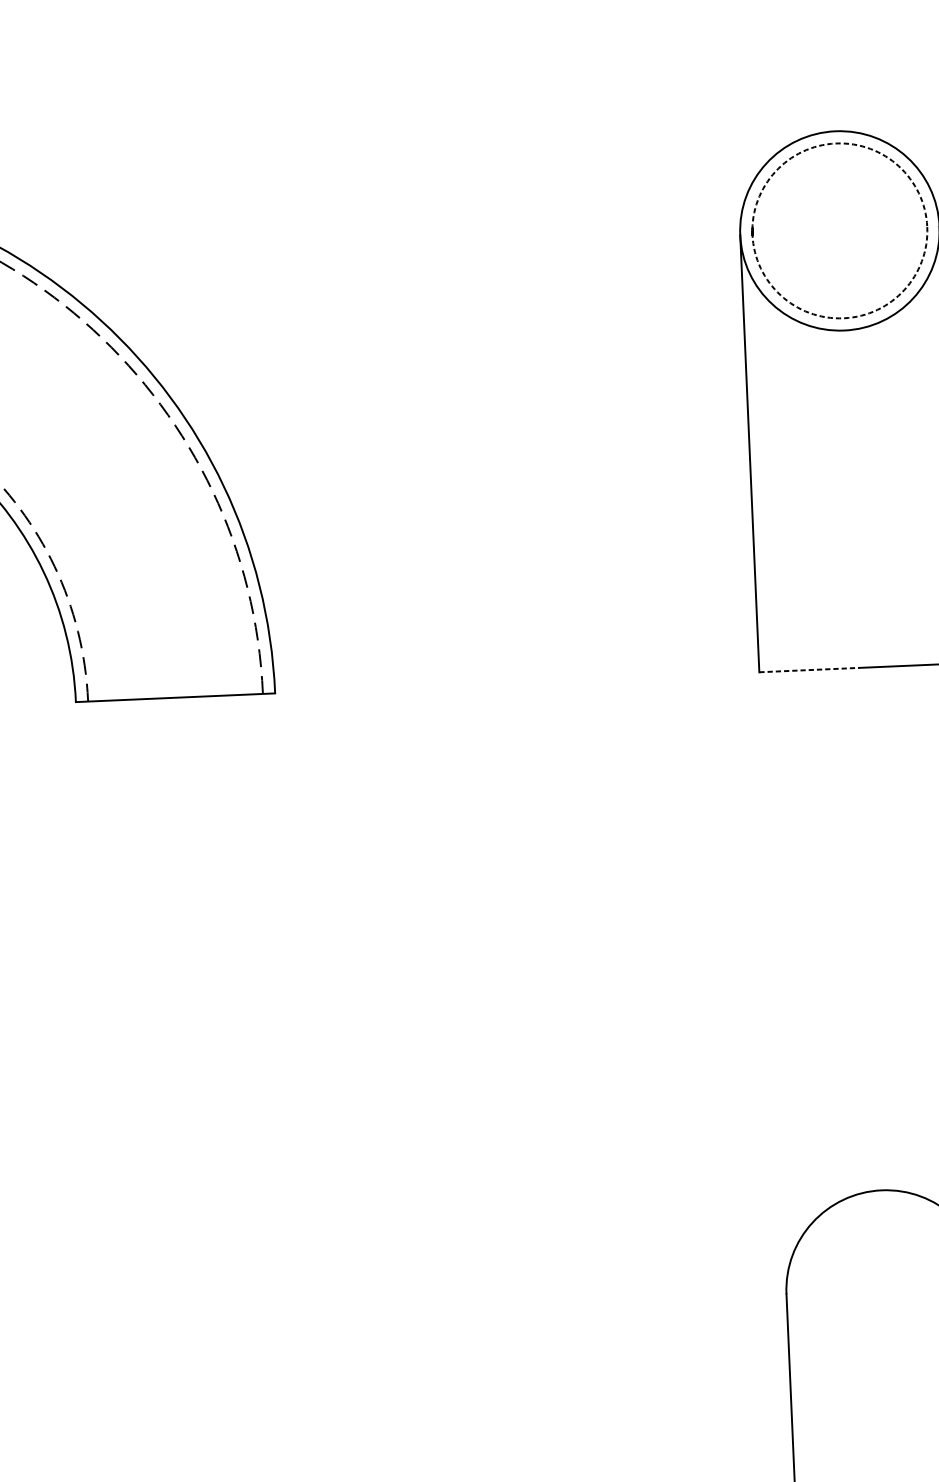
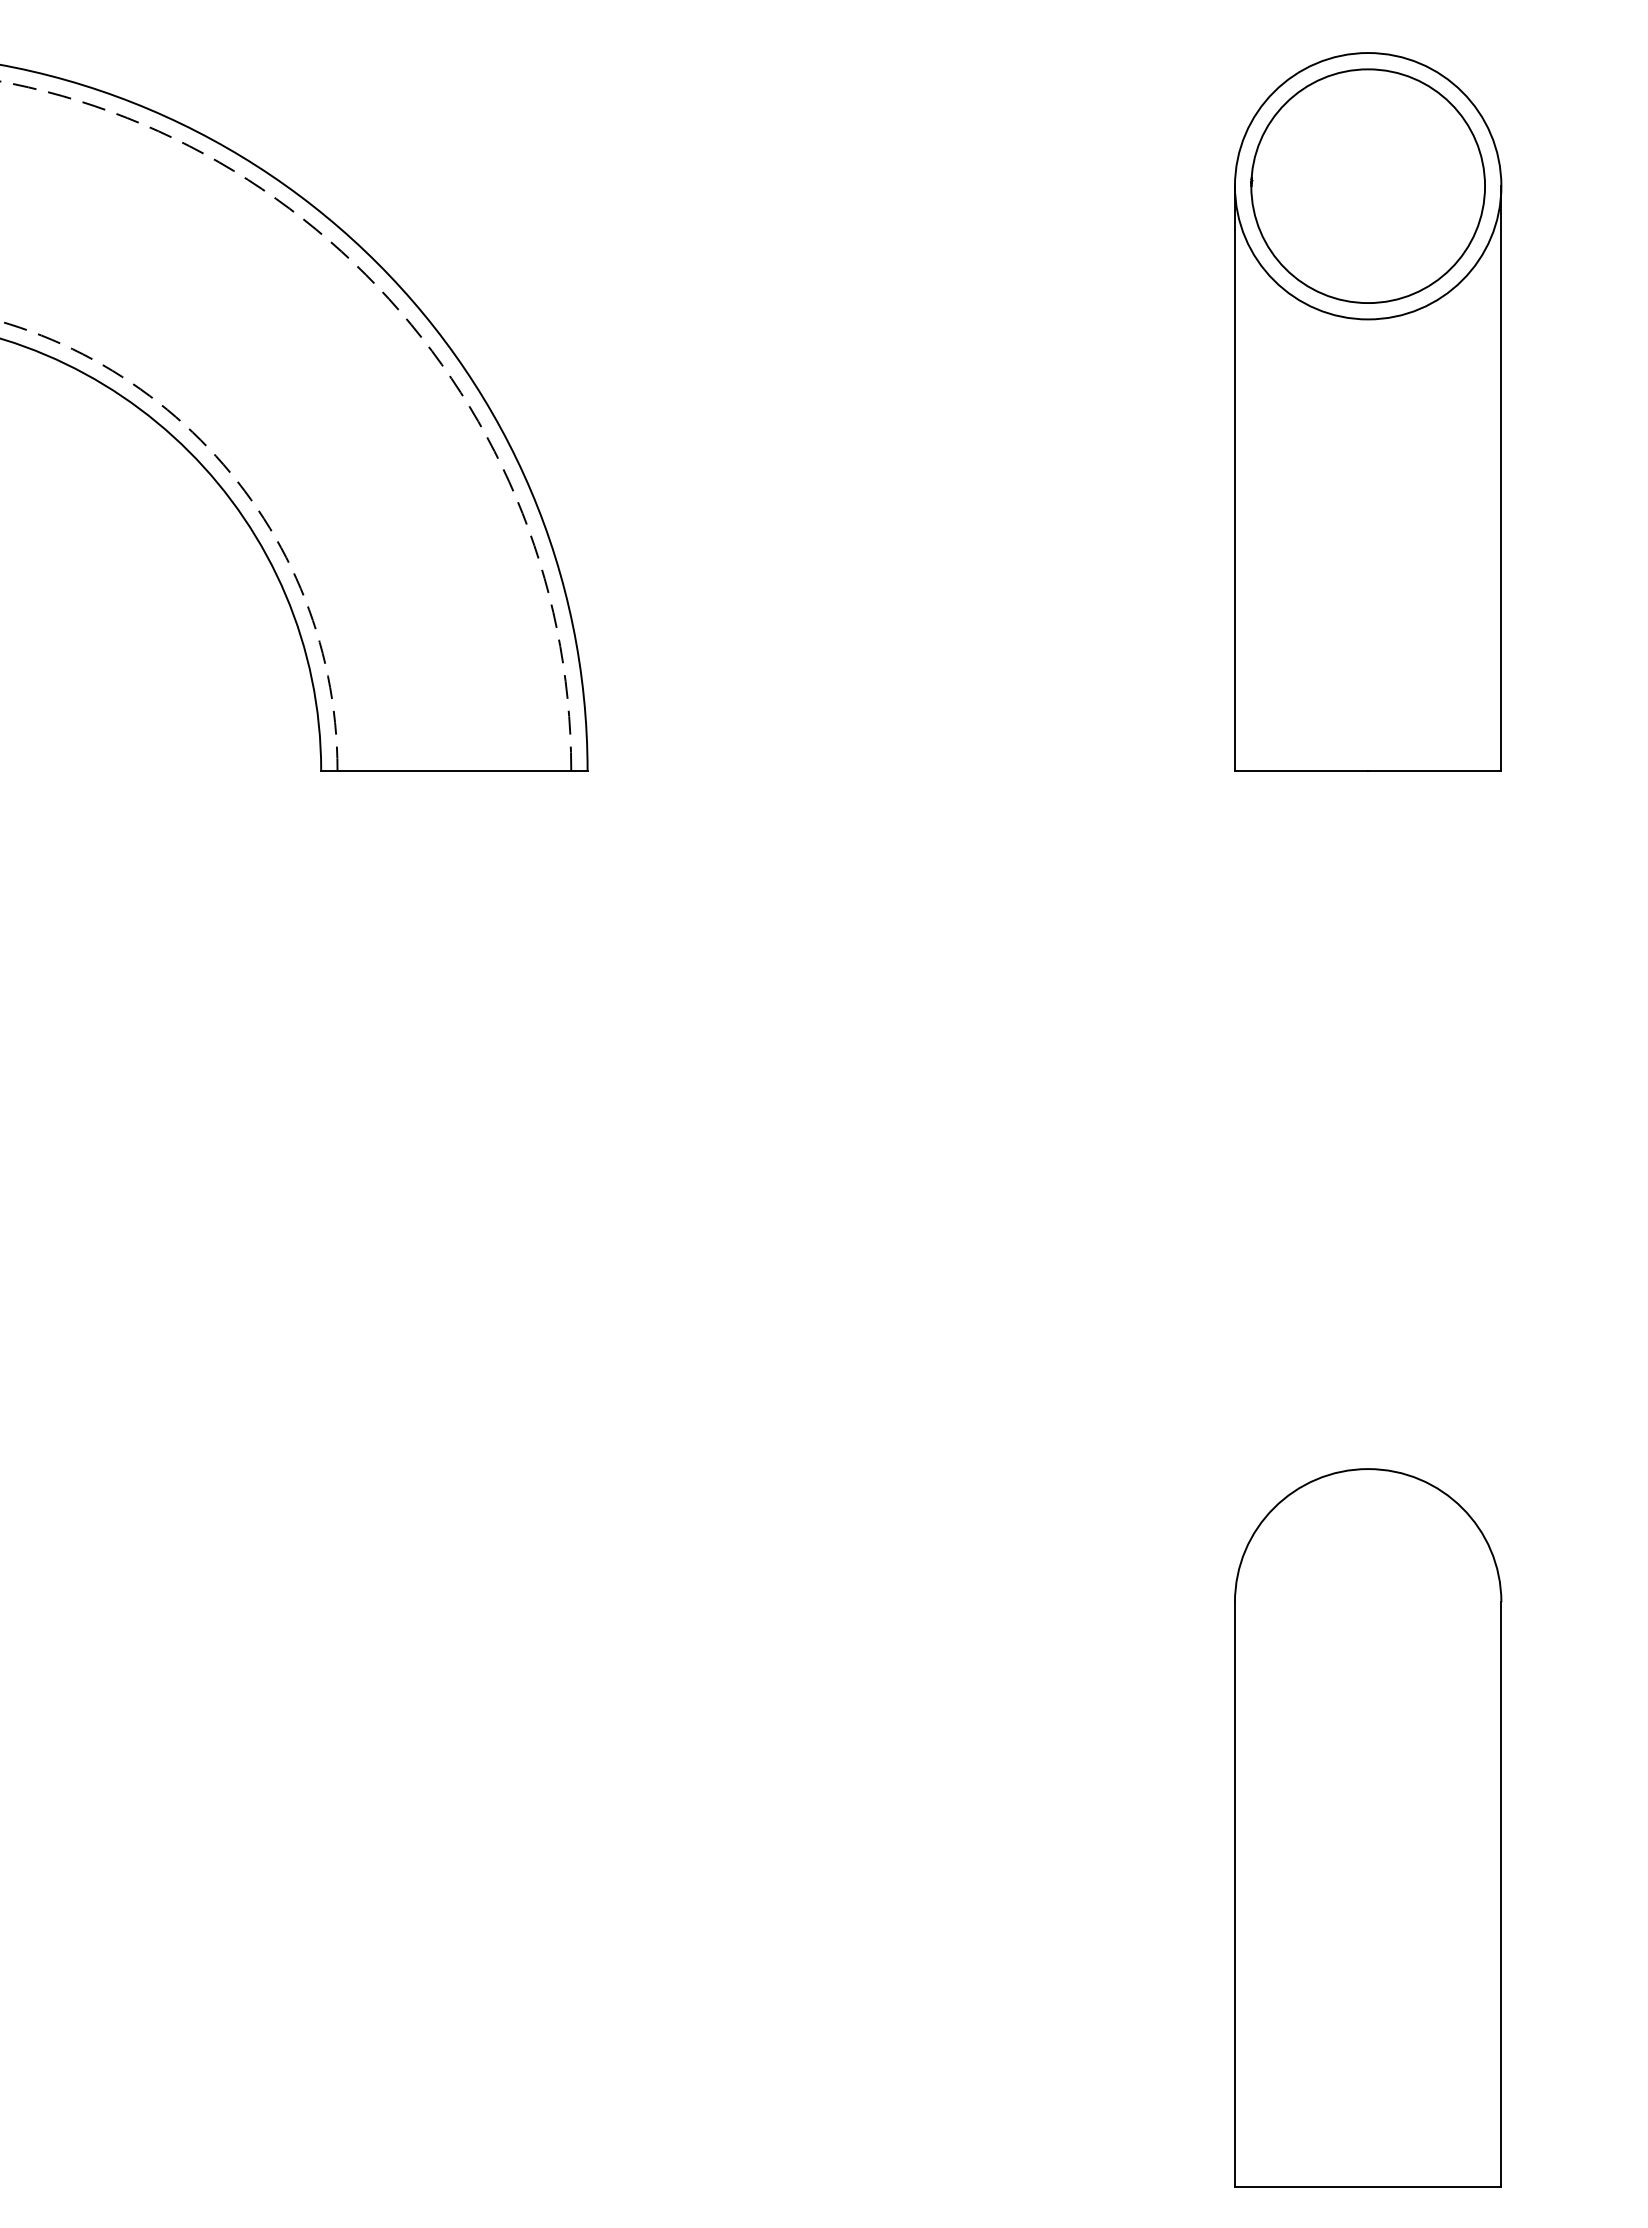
circle: (840, 231) -> (1368, 186), dashed -> solid
line: (809, 670) -> (1301, 770), dashed -> solid

